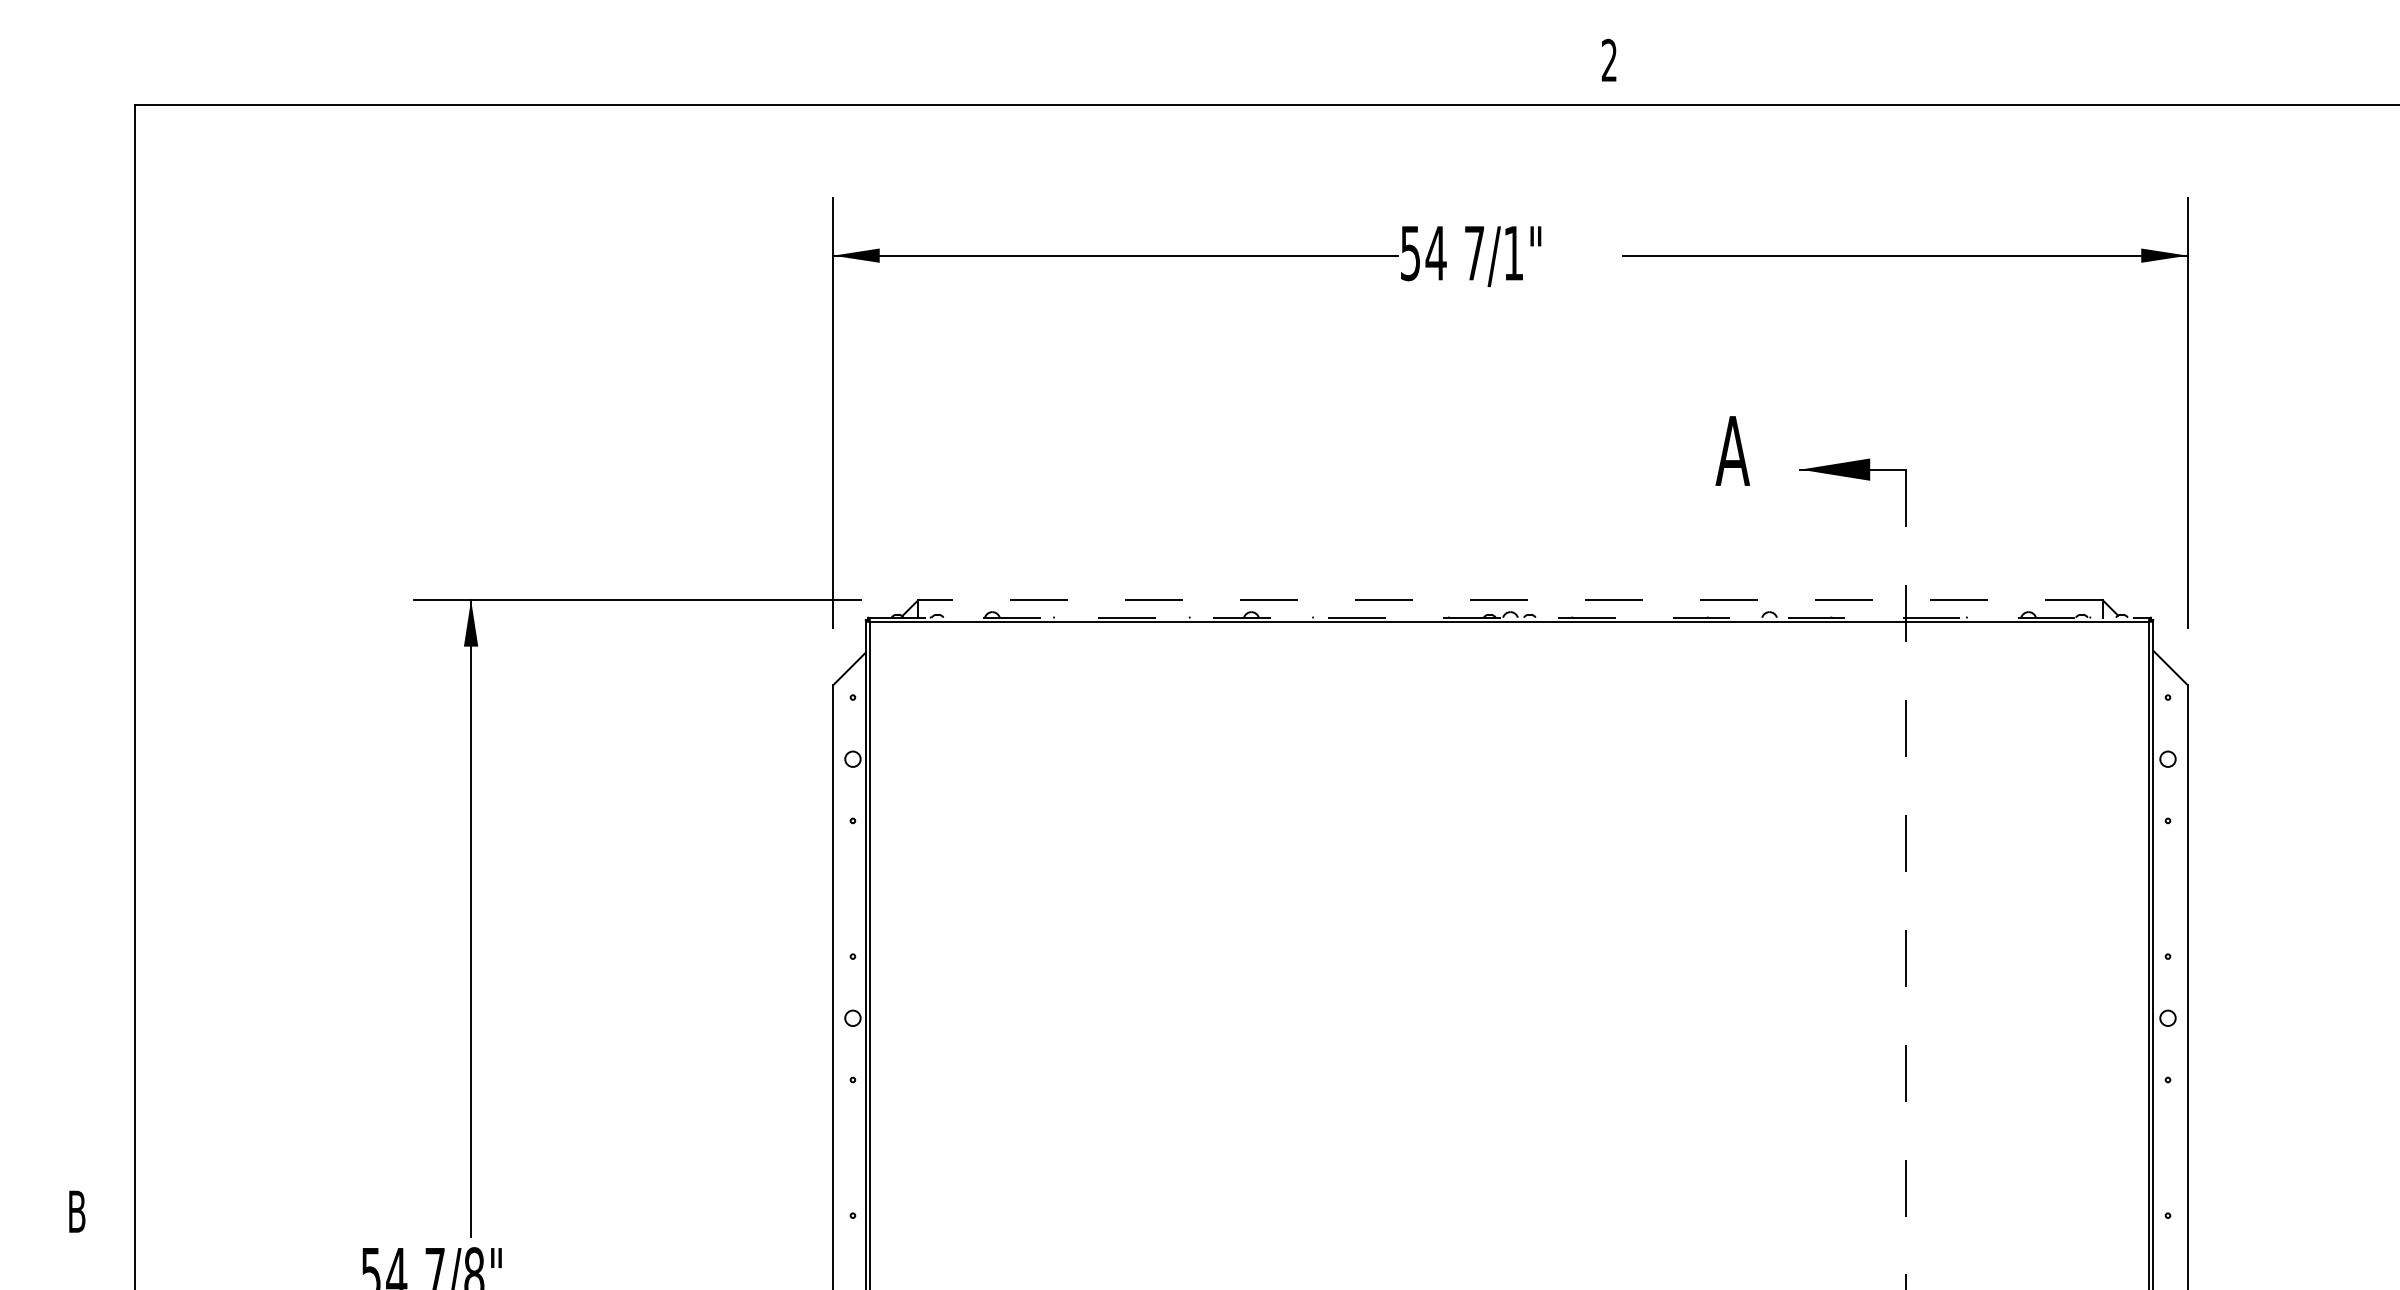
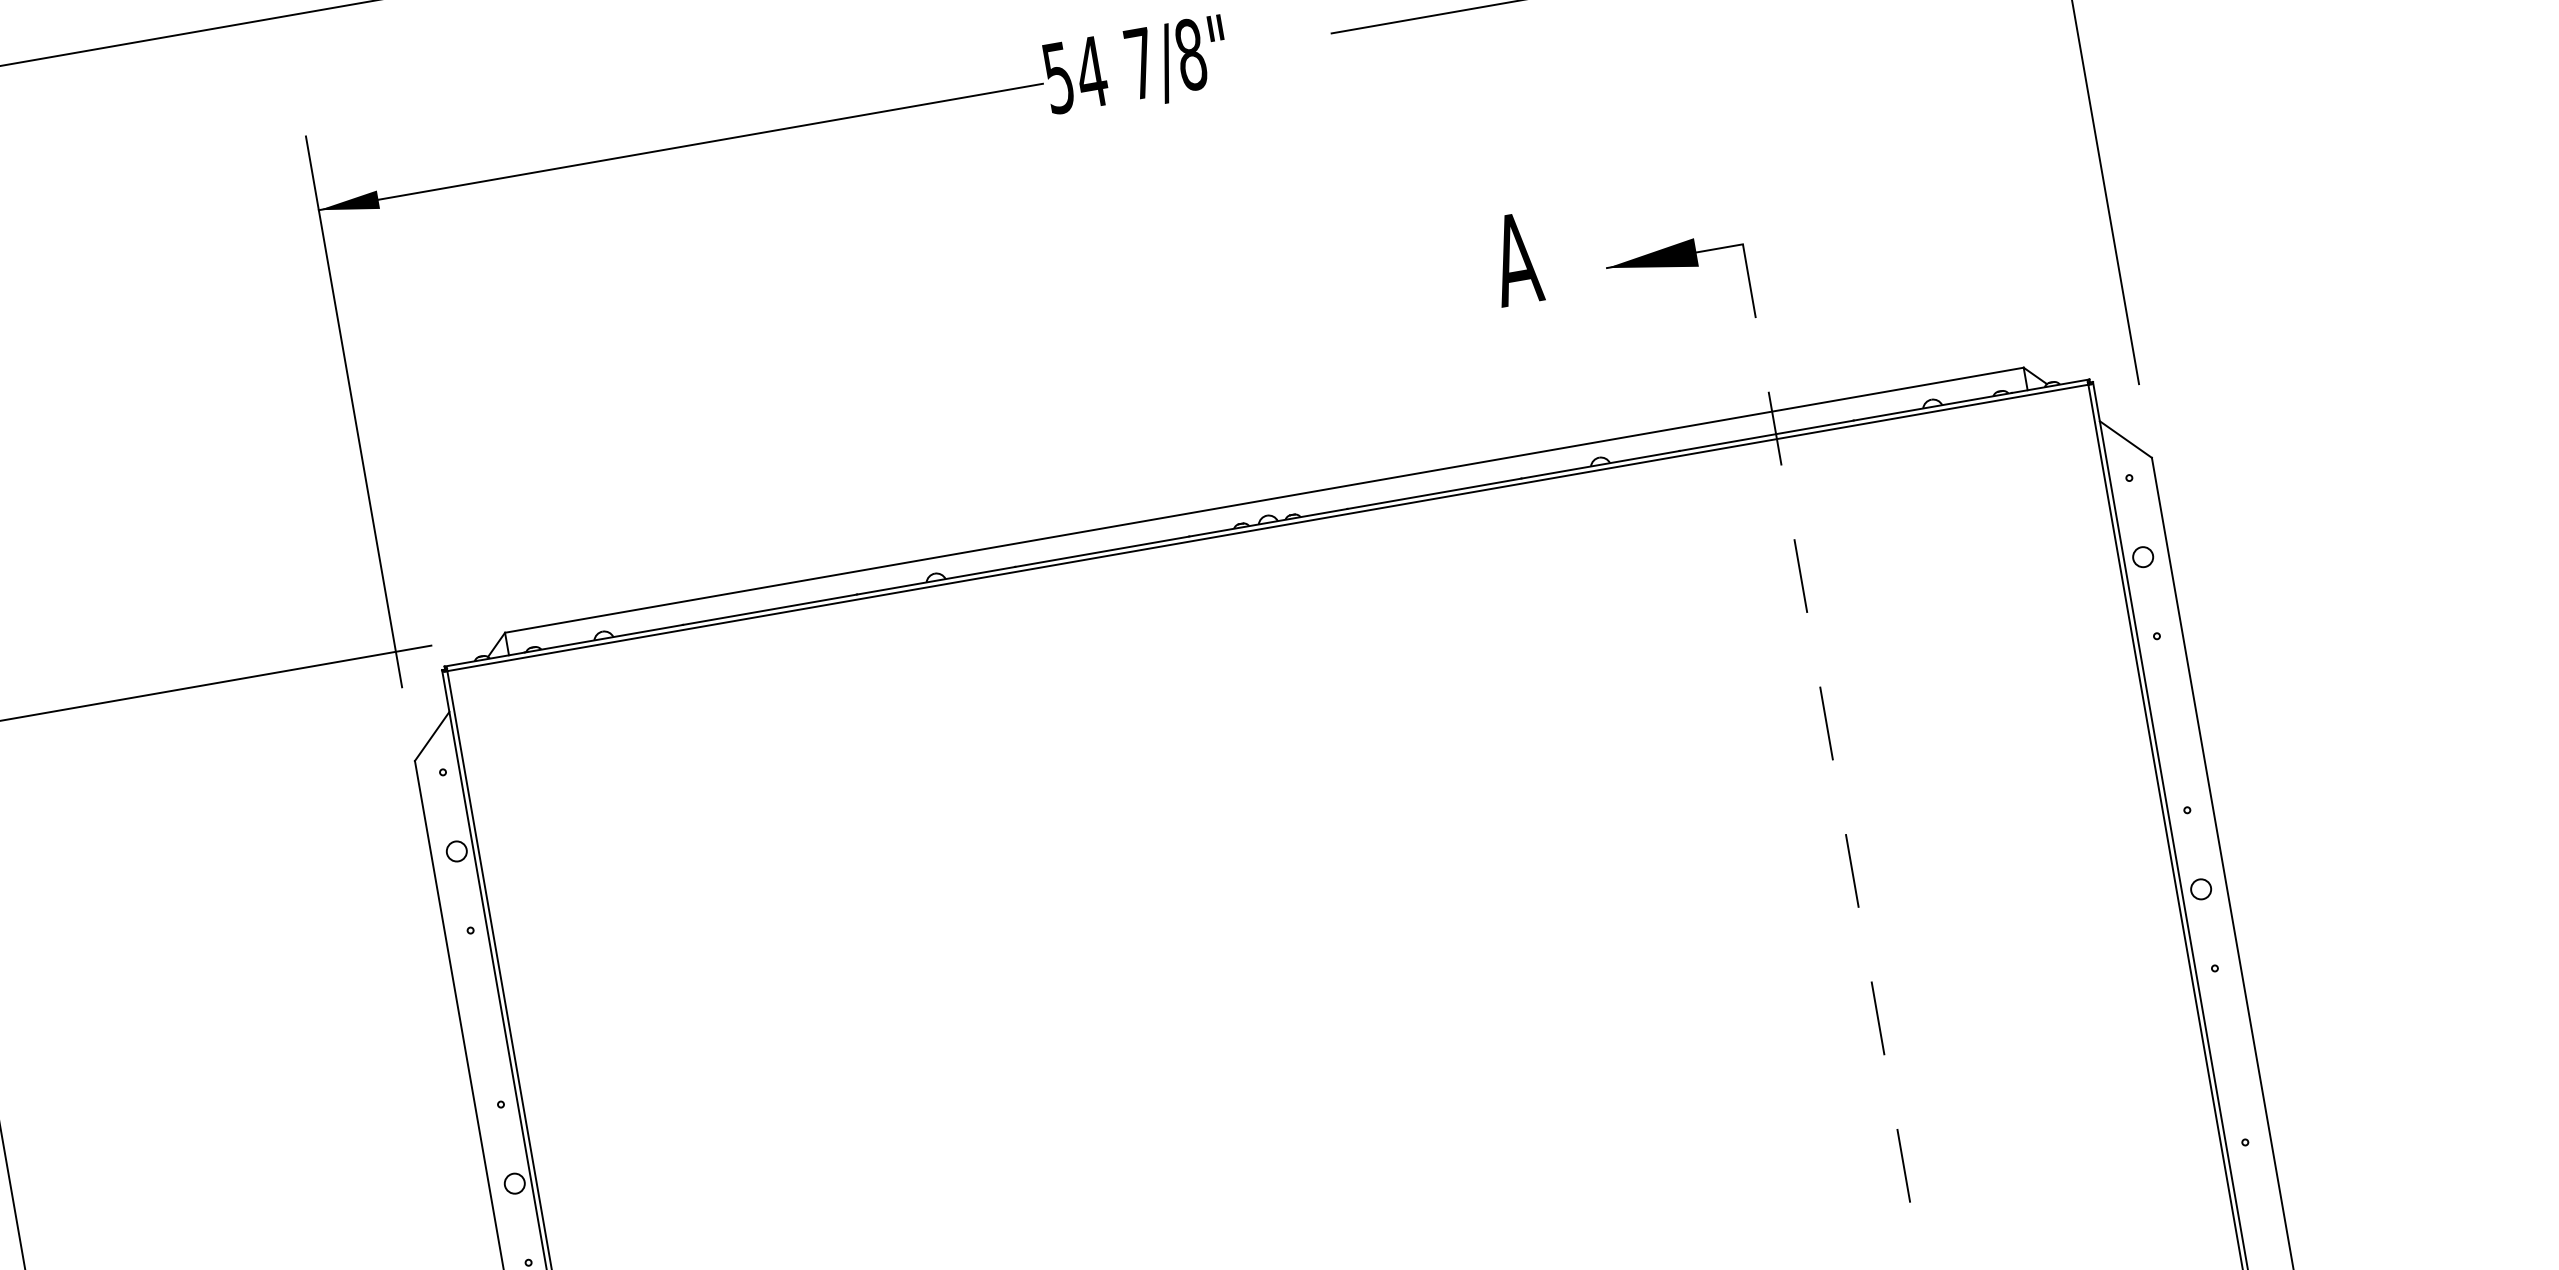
text: (1513, 253) -> (1190, 55), 7/1" -> 7/8"
line: (1509, 600) -> (1263, 500), dashed -> solid
line: (1509, 617) -> (1267, 522), dashed -> solid

